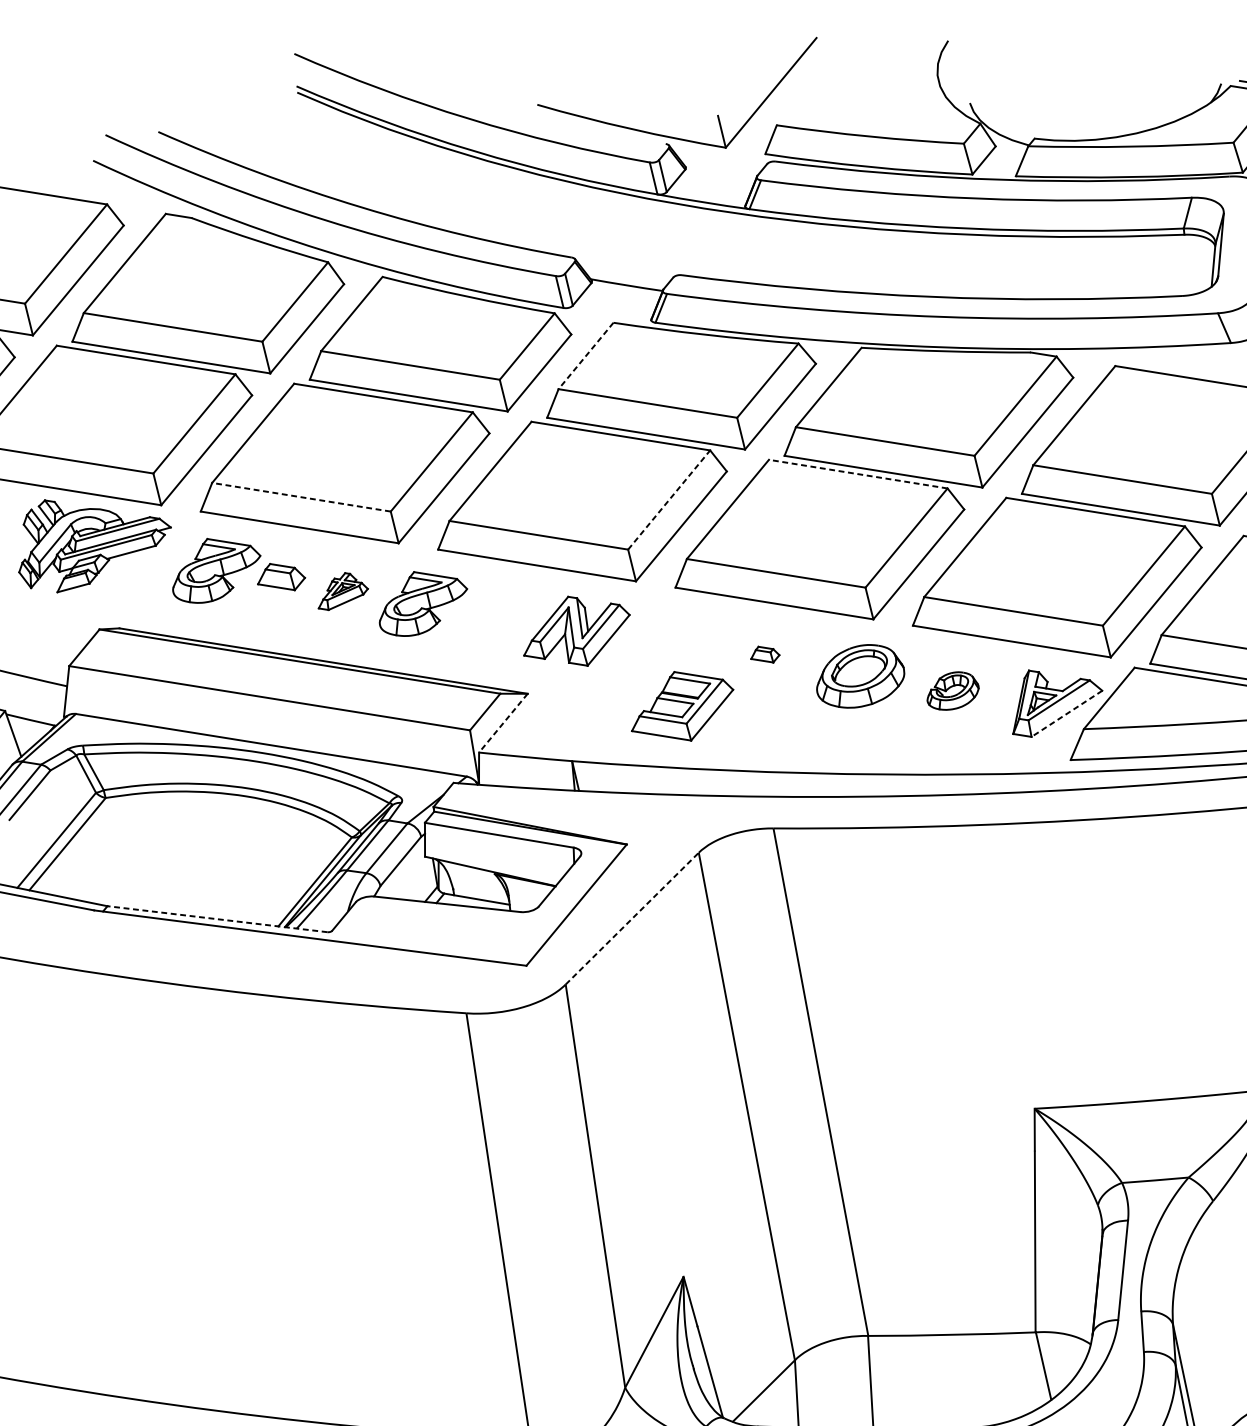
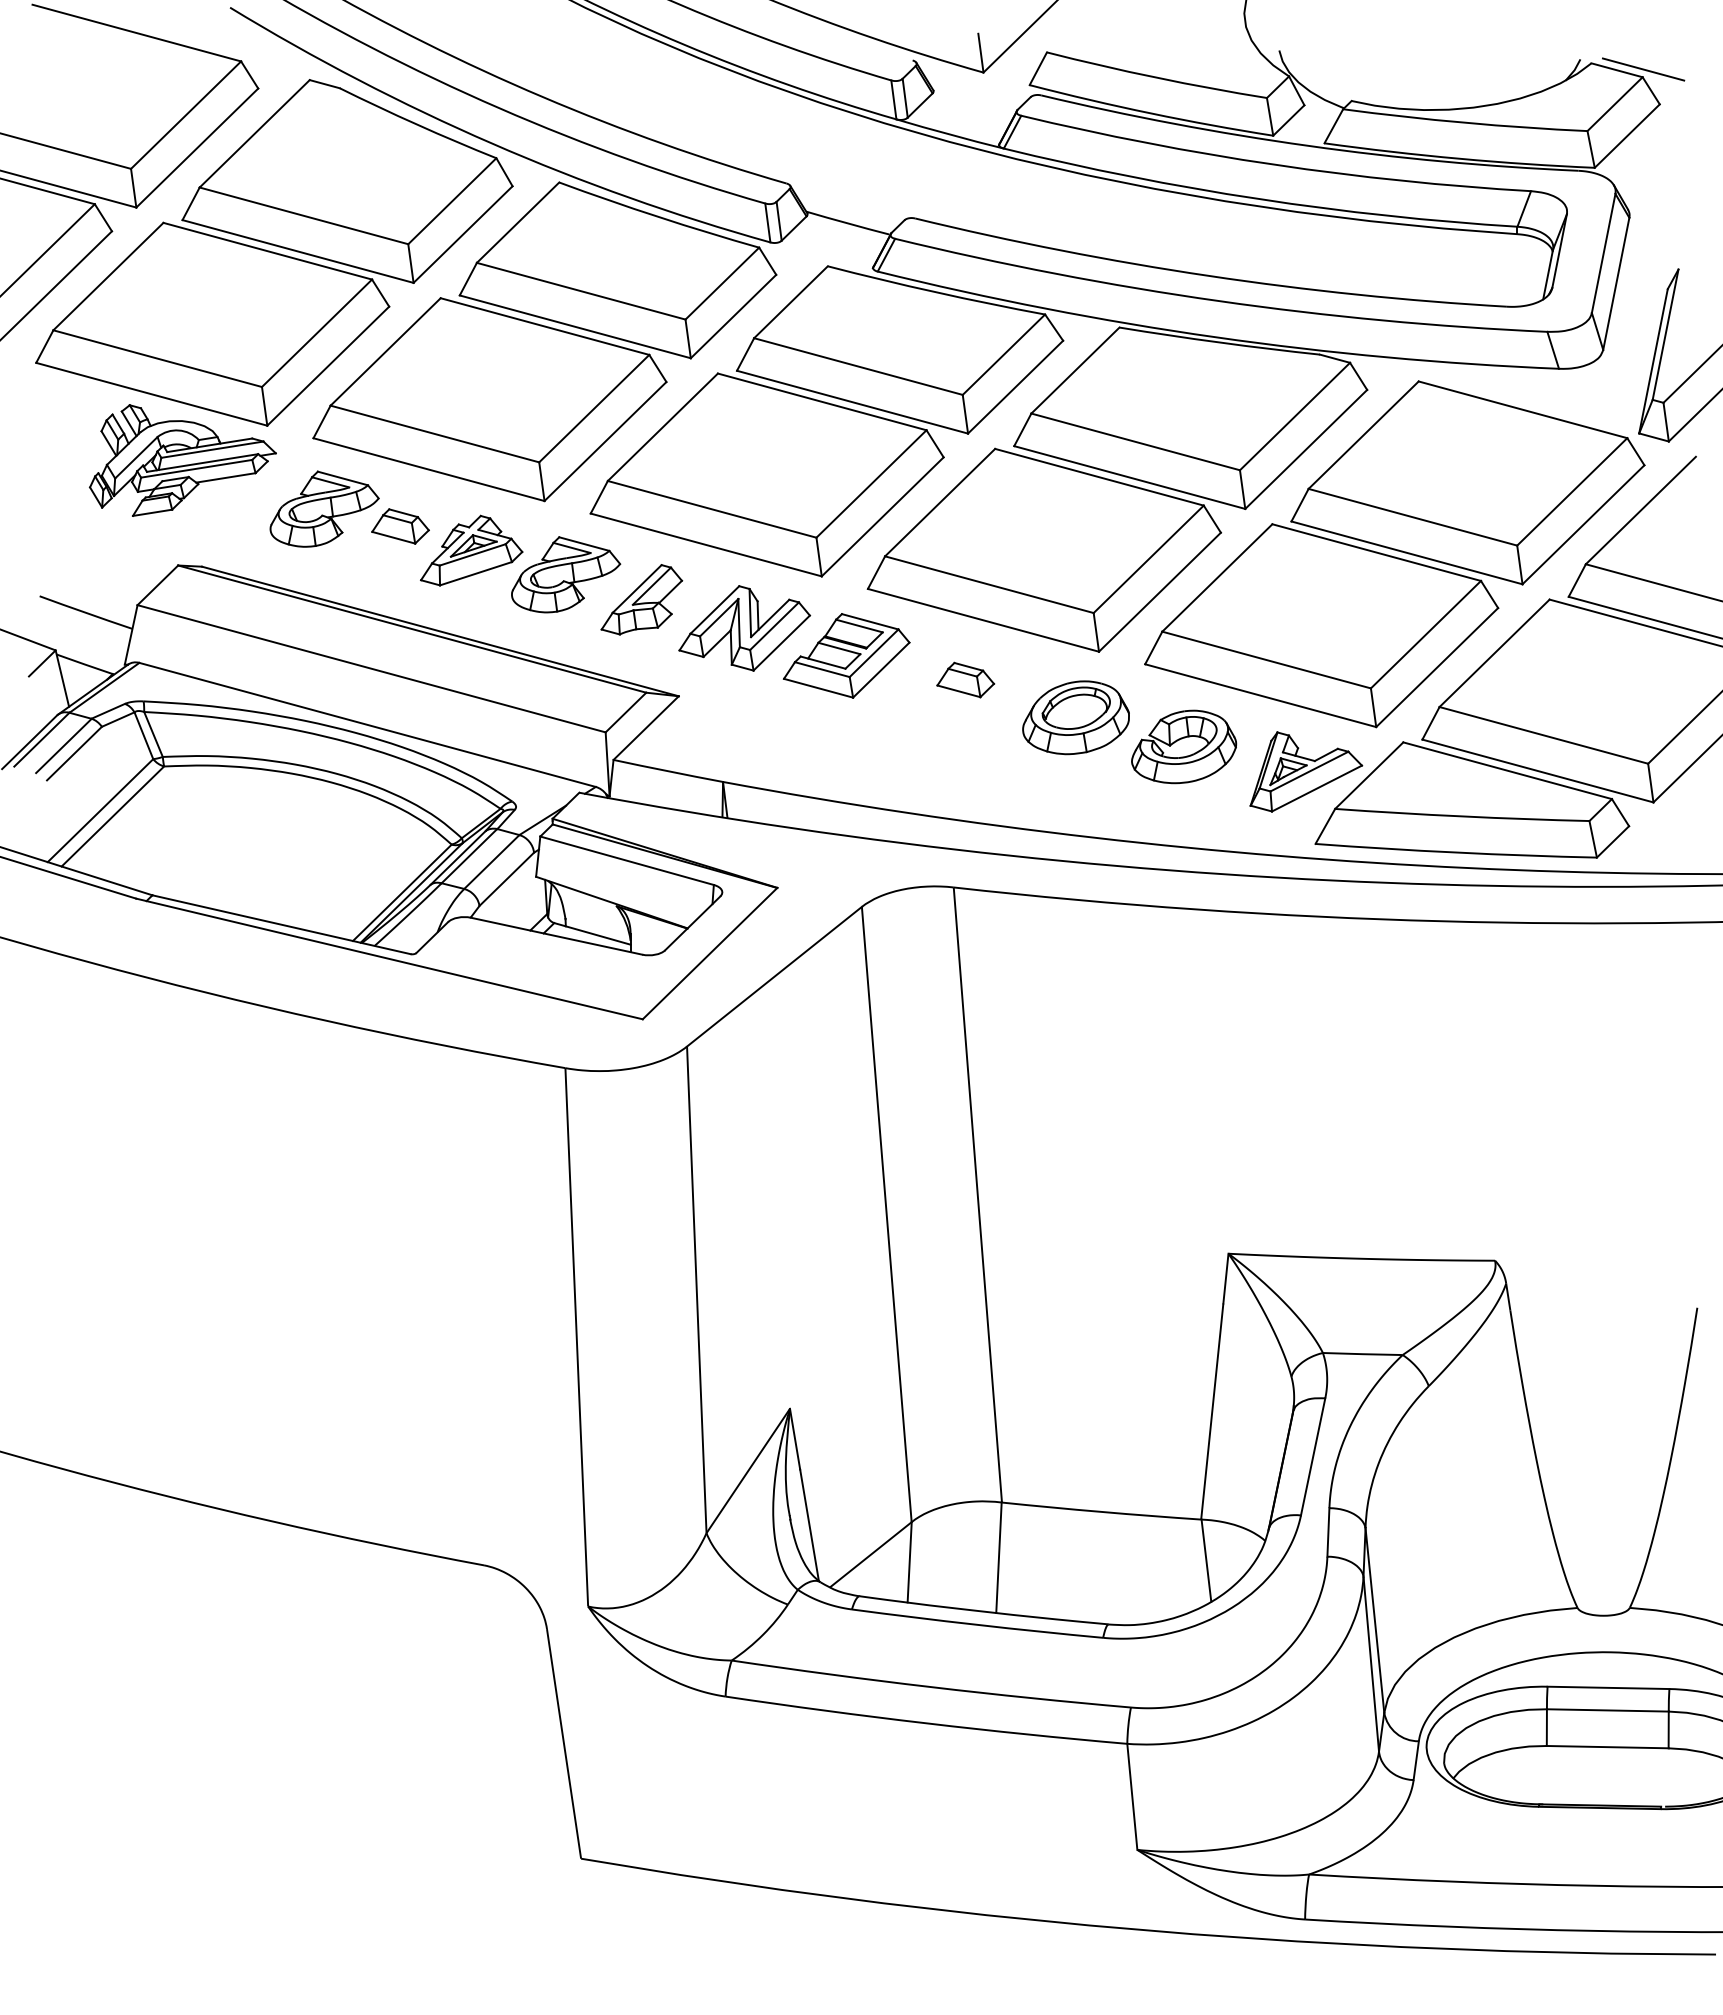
line: (585, 356) -> (790, 302), dashed -> solid
line: (857, 474) -> (1098, 477), dashed -> solid
line: (301, 496) -> (434, 433), dashed -> solid
line: (669, 499) -> (871, 483), dashed -> solid
part: (342, 590) -> (471, 550), size x1.67
part: (488, 616) -> (641, 599), added
part: (764, 654) -> (965, 679), size x1.67
part: (952, 690) -> (1184, 746), size x1.67
part: (681, 706) -> (846, 655), moved
line: (1066, 713) -> (1316, 788), dashed -> solid
line: (503, 723) -> (646, 728), dashed -> solid
line: (632, 918) -> (774, 976), dashed -> solid
line: (217, 919) -> (281, 924), dashed -> solid

